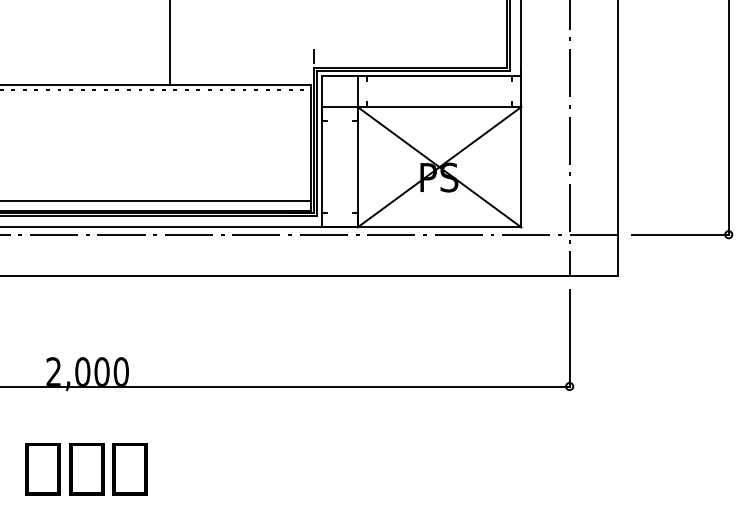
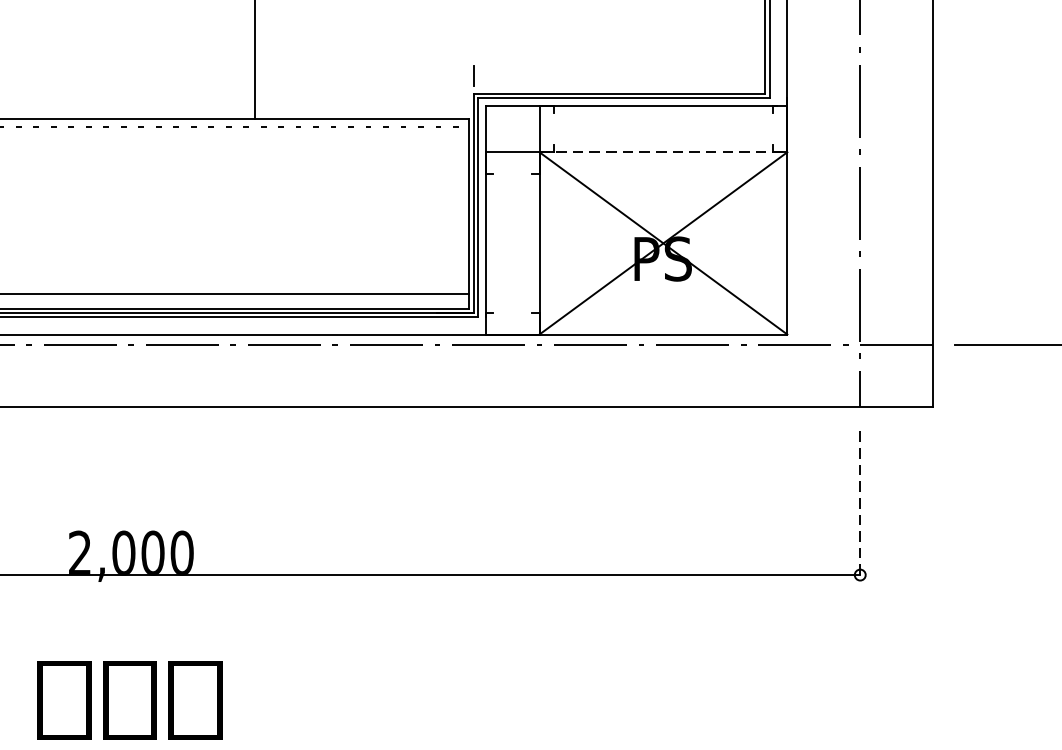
line: (439, 106) -> (663, 151), solid -> dashed
line: (569, 337) -> (859, 500), solid -> dashed

